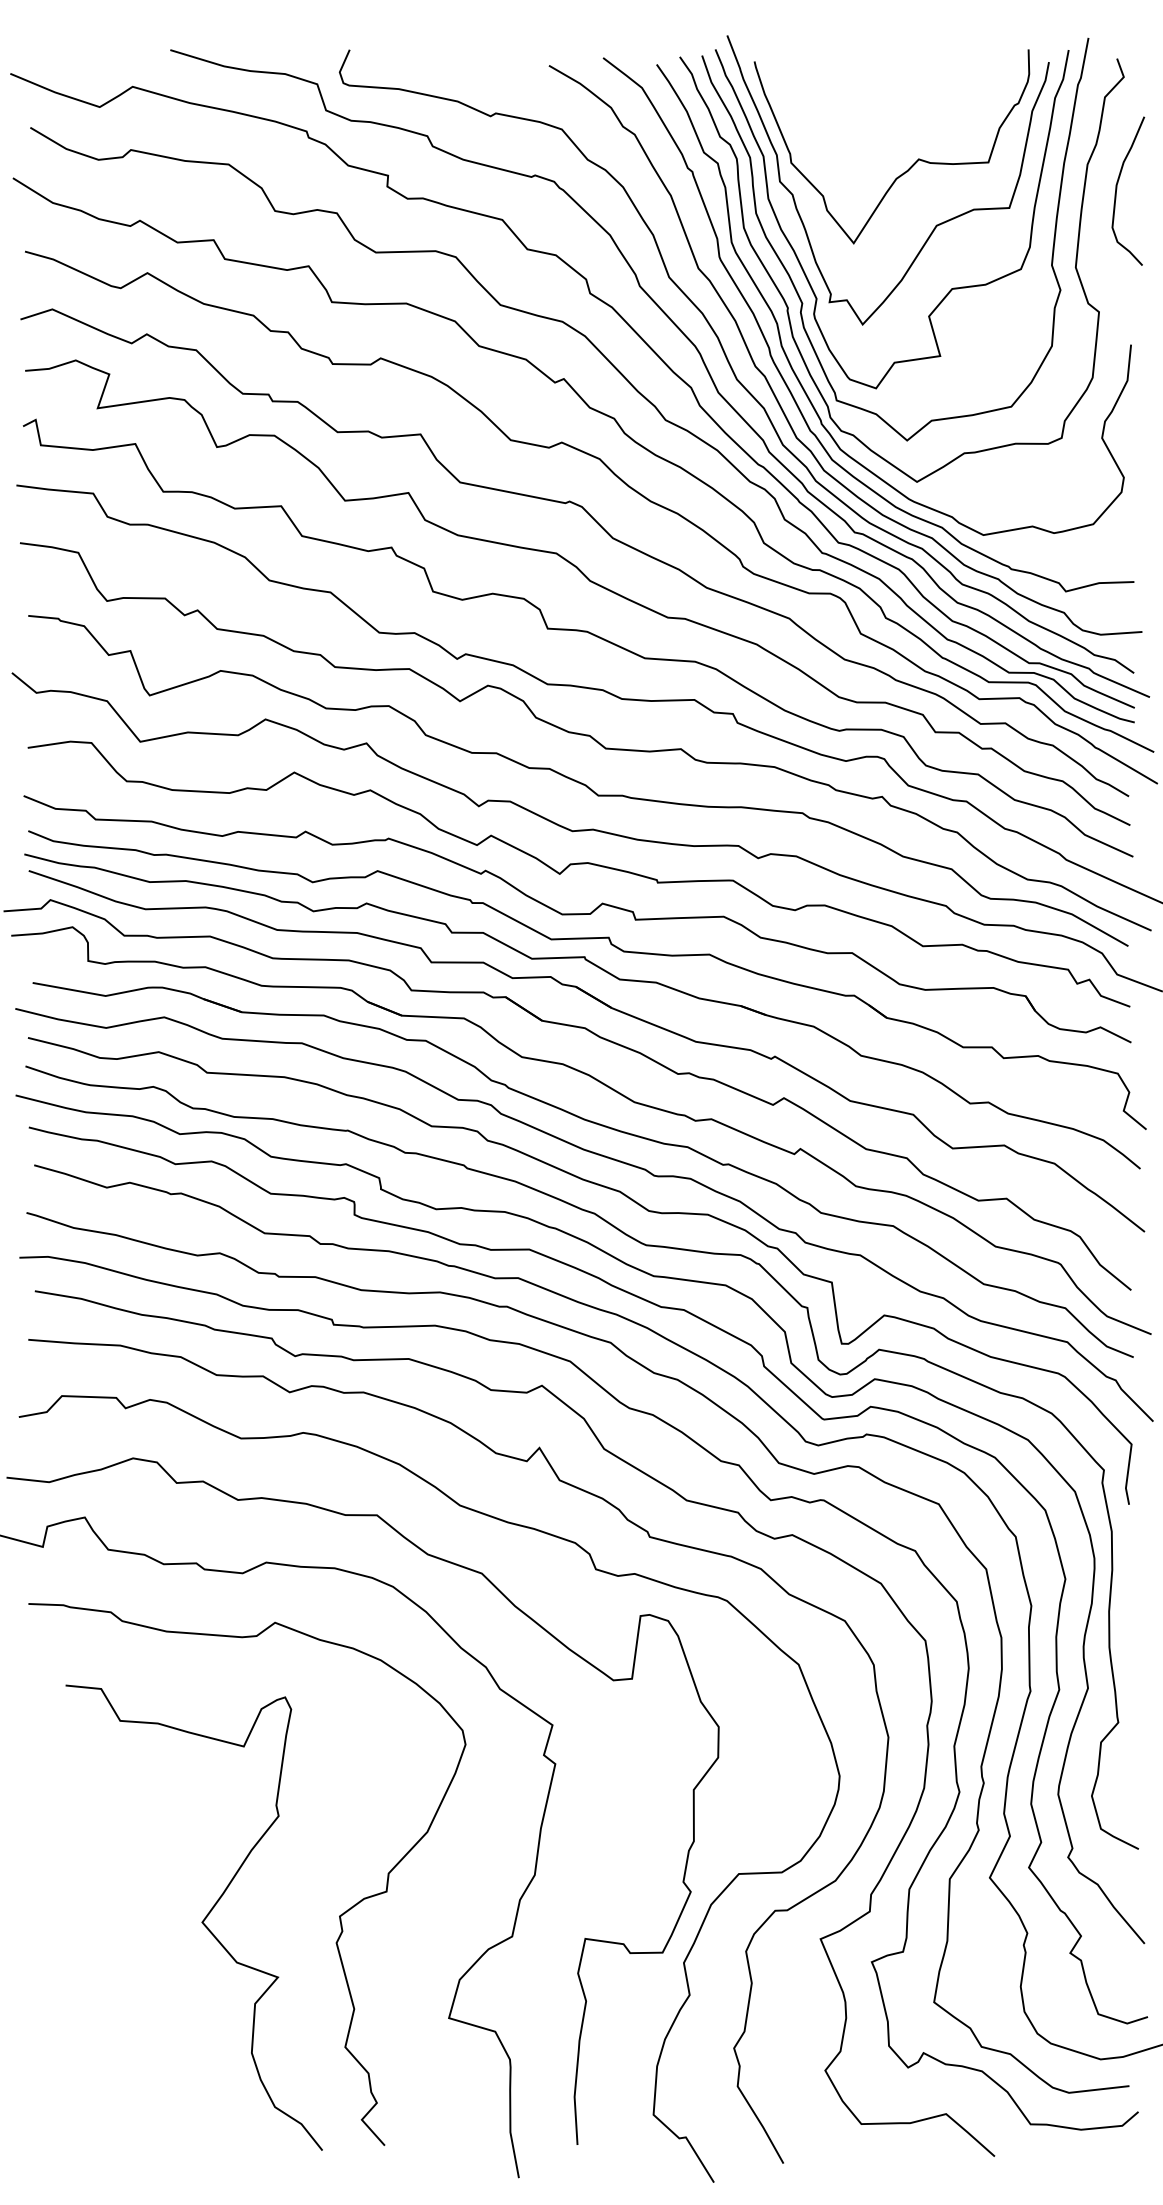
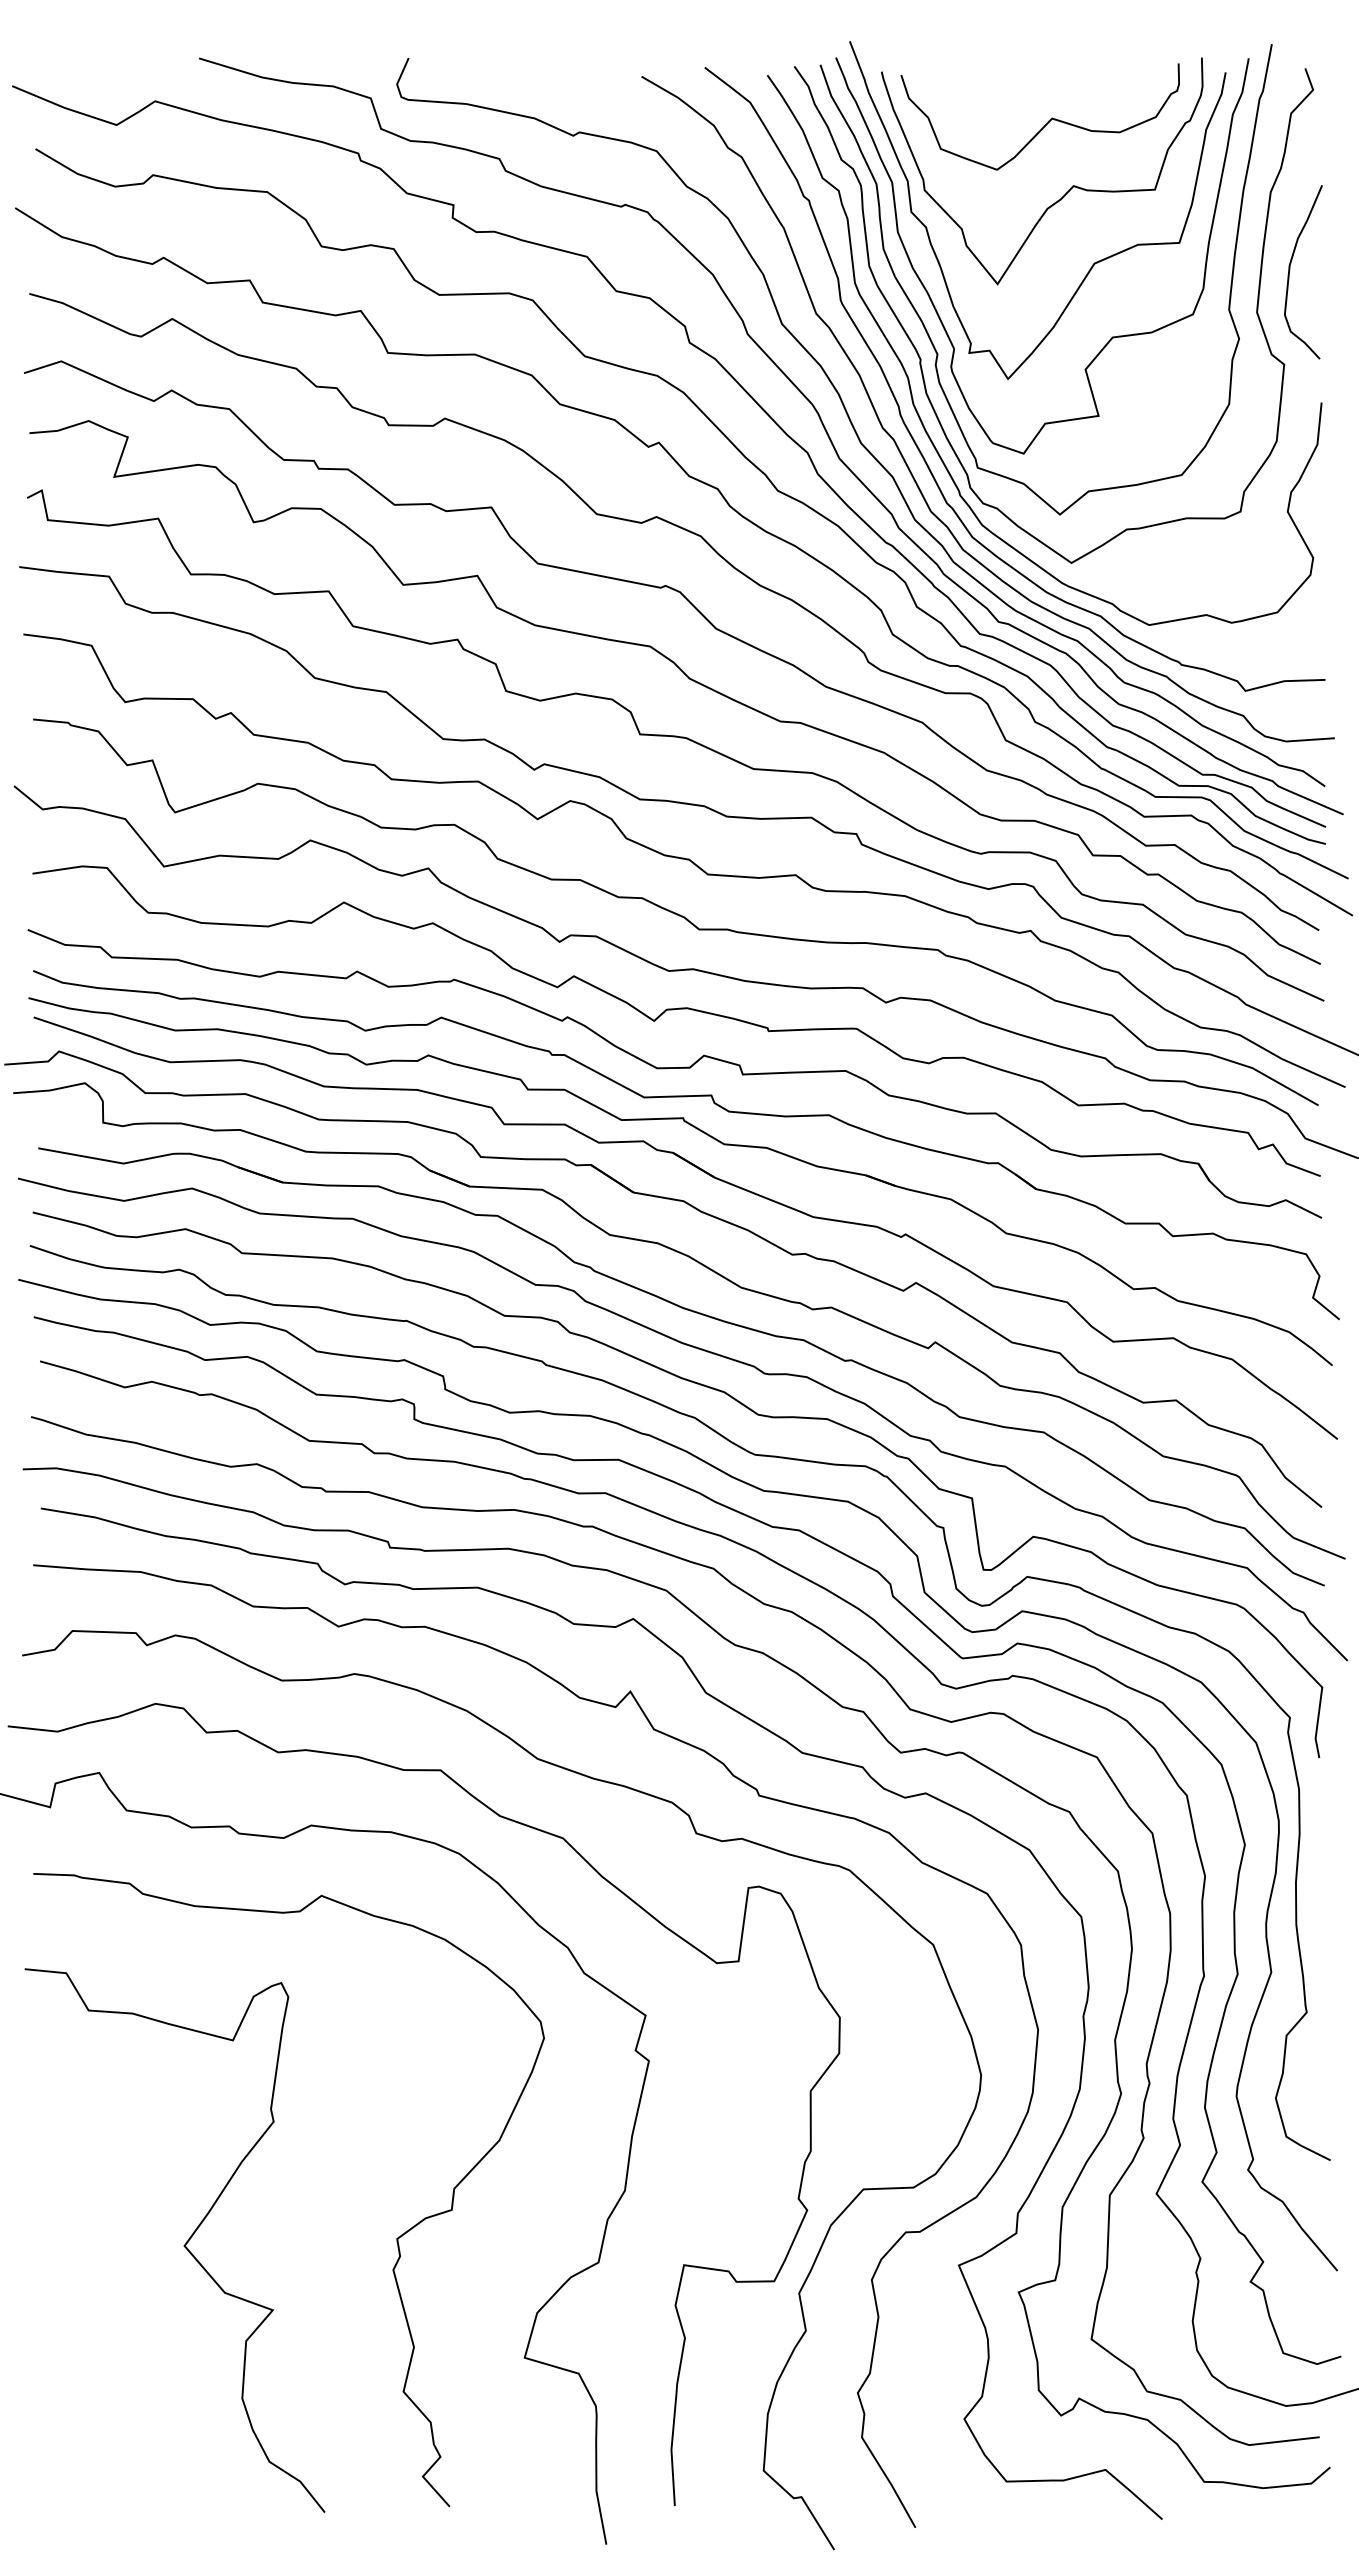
curve: (897, 103) -> (1048, 120), added
curve: (1117, 189) -> (1290, 270), moved
curve: (201, 1922) -> (183, 2245), moved

